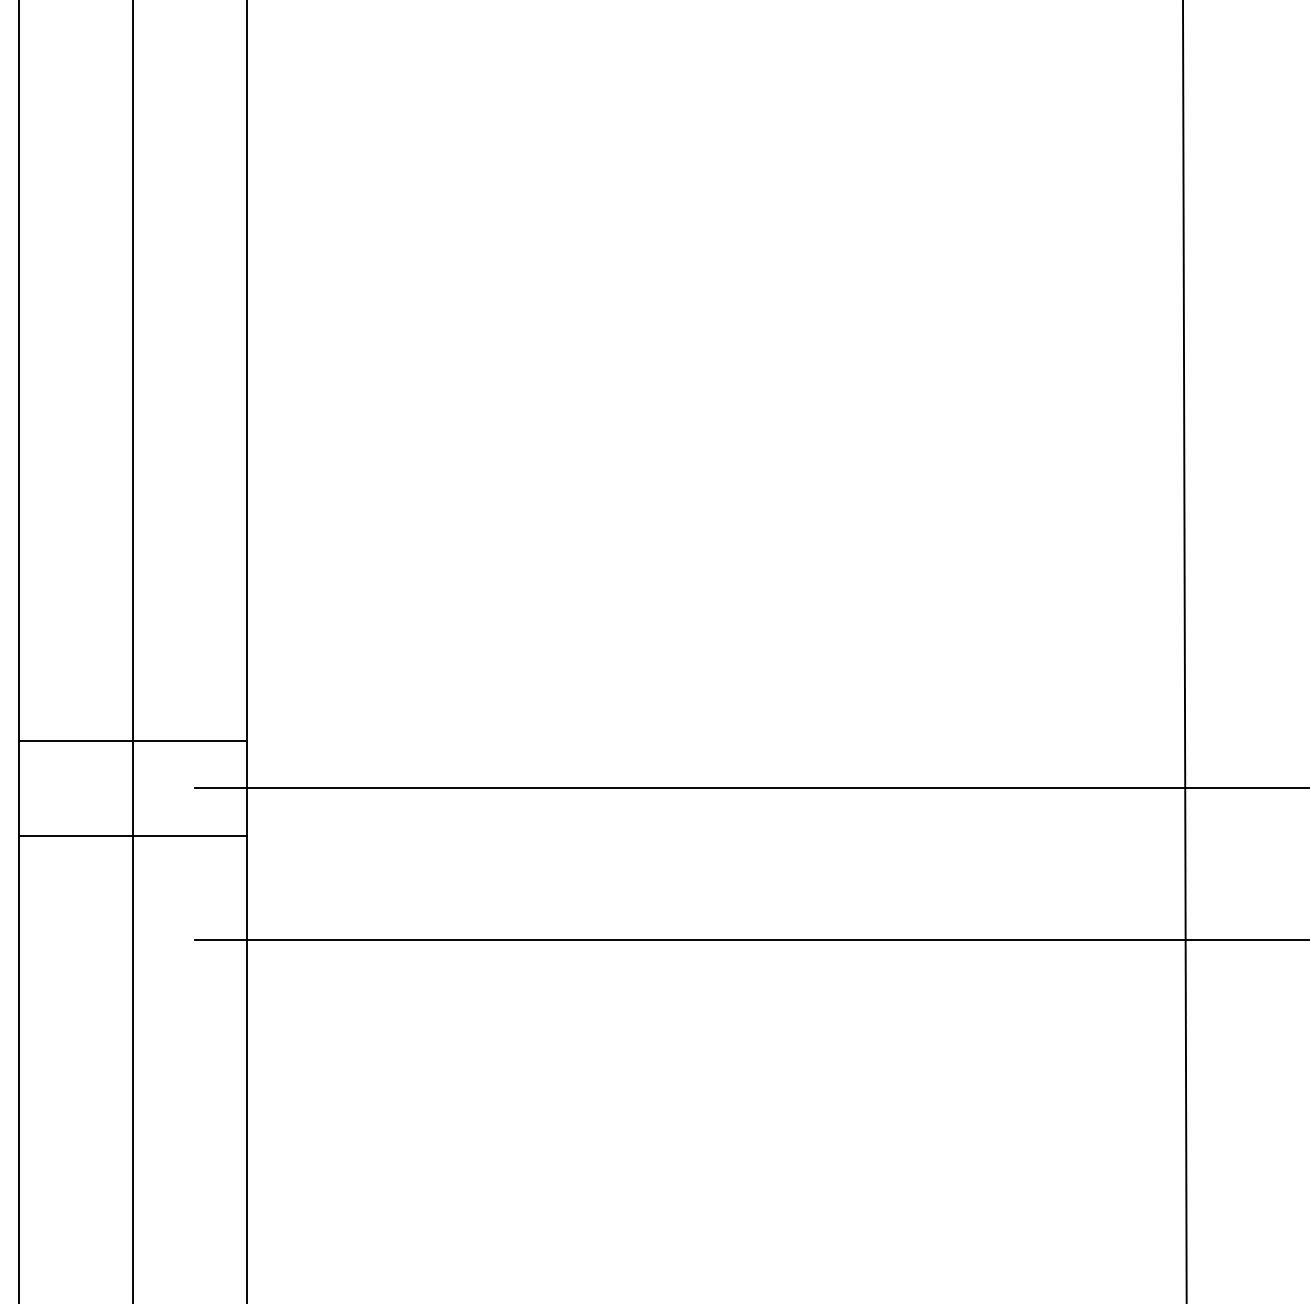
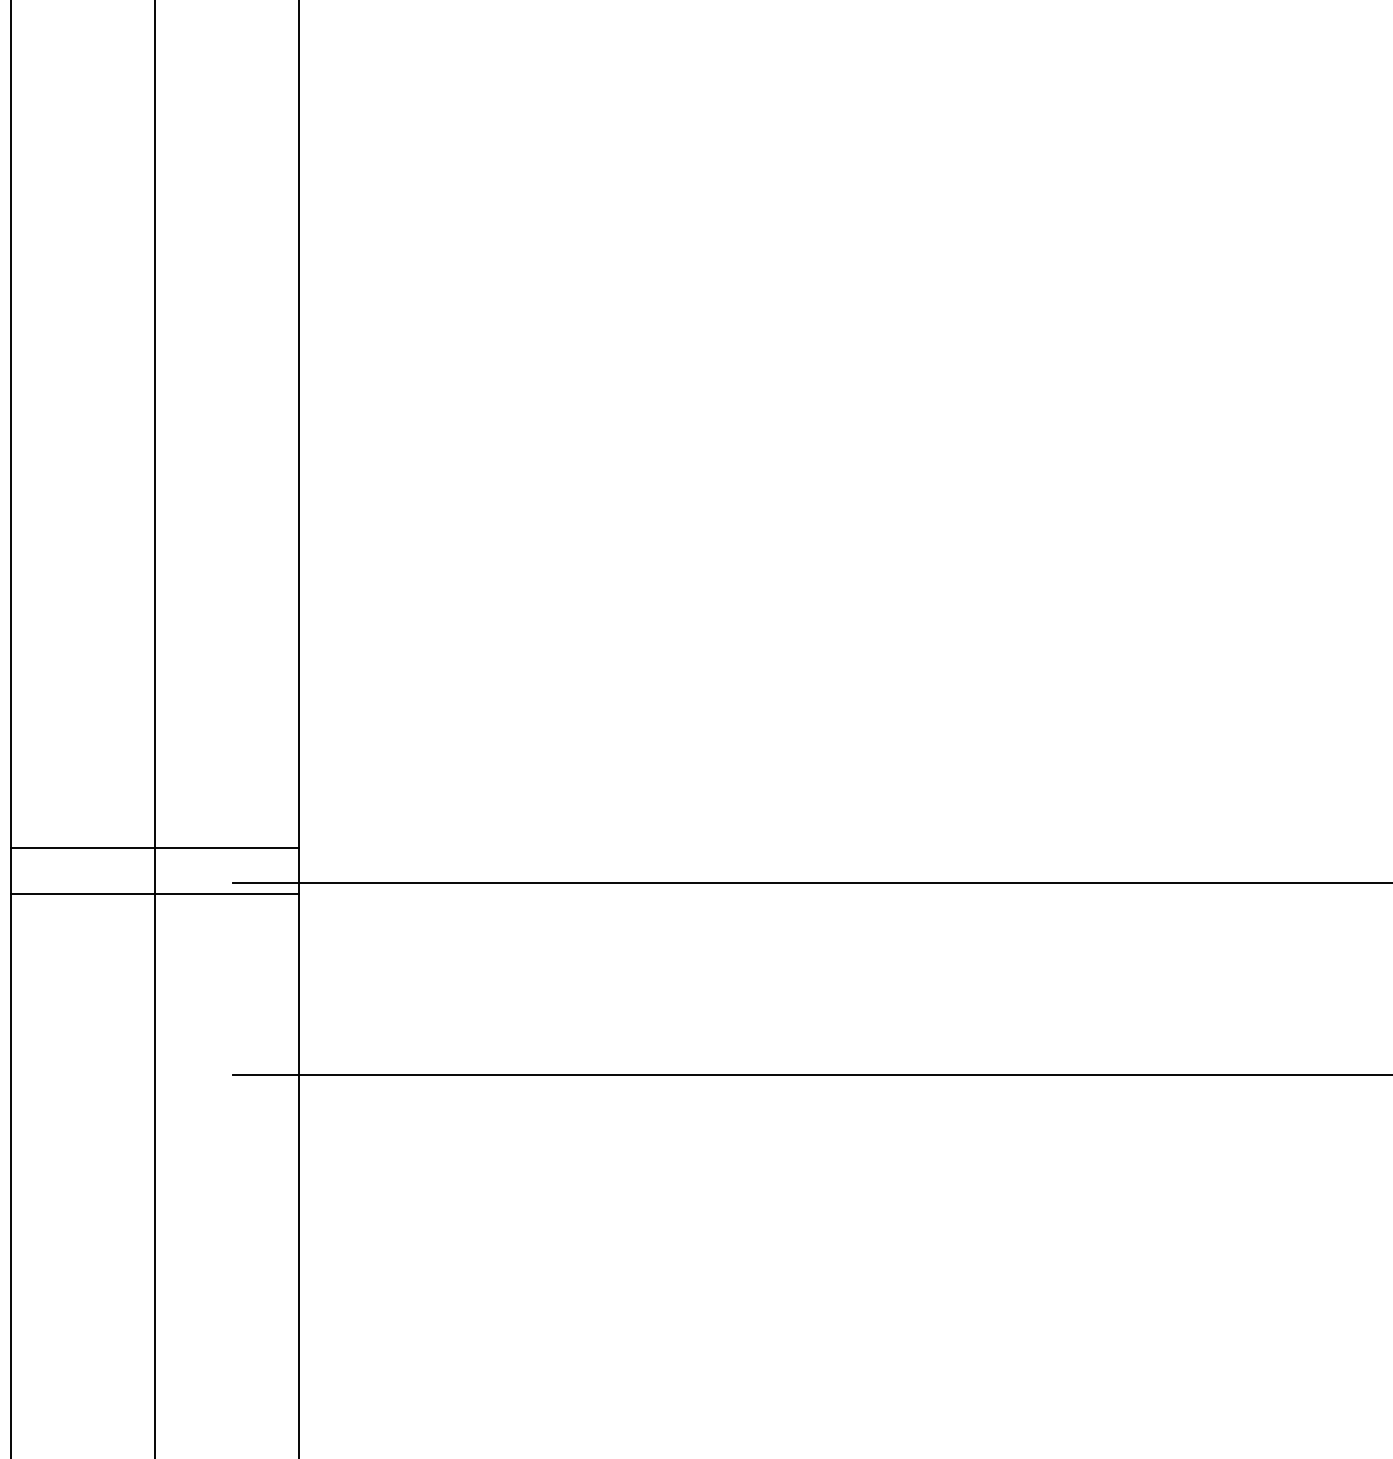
line: (132, 740) -> (153, 894), moved
line: (132, 835) -> (153, 847), moved

